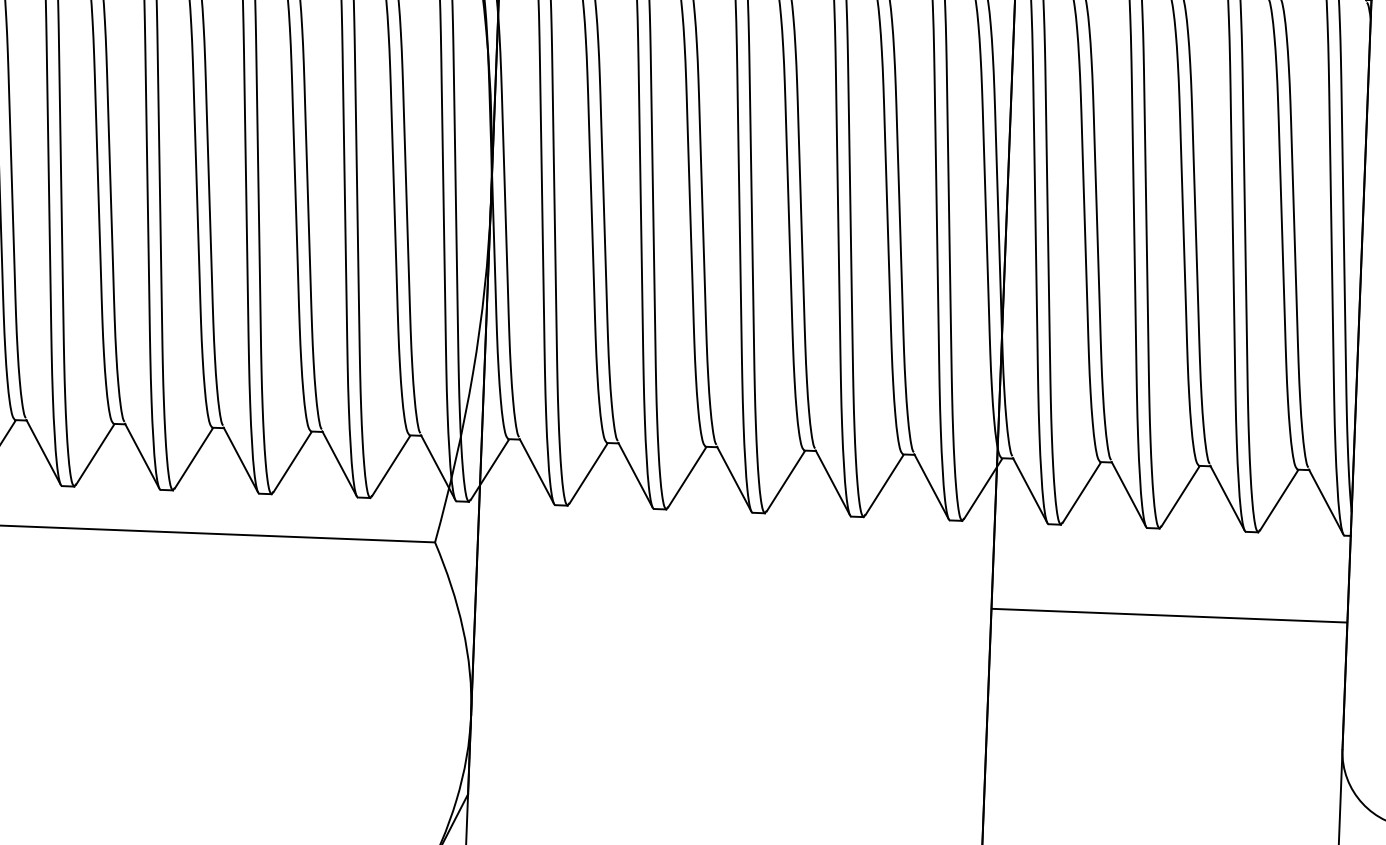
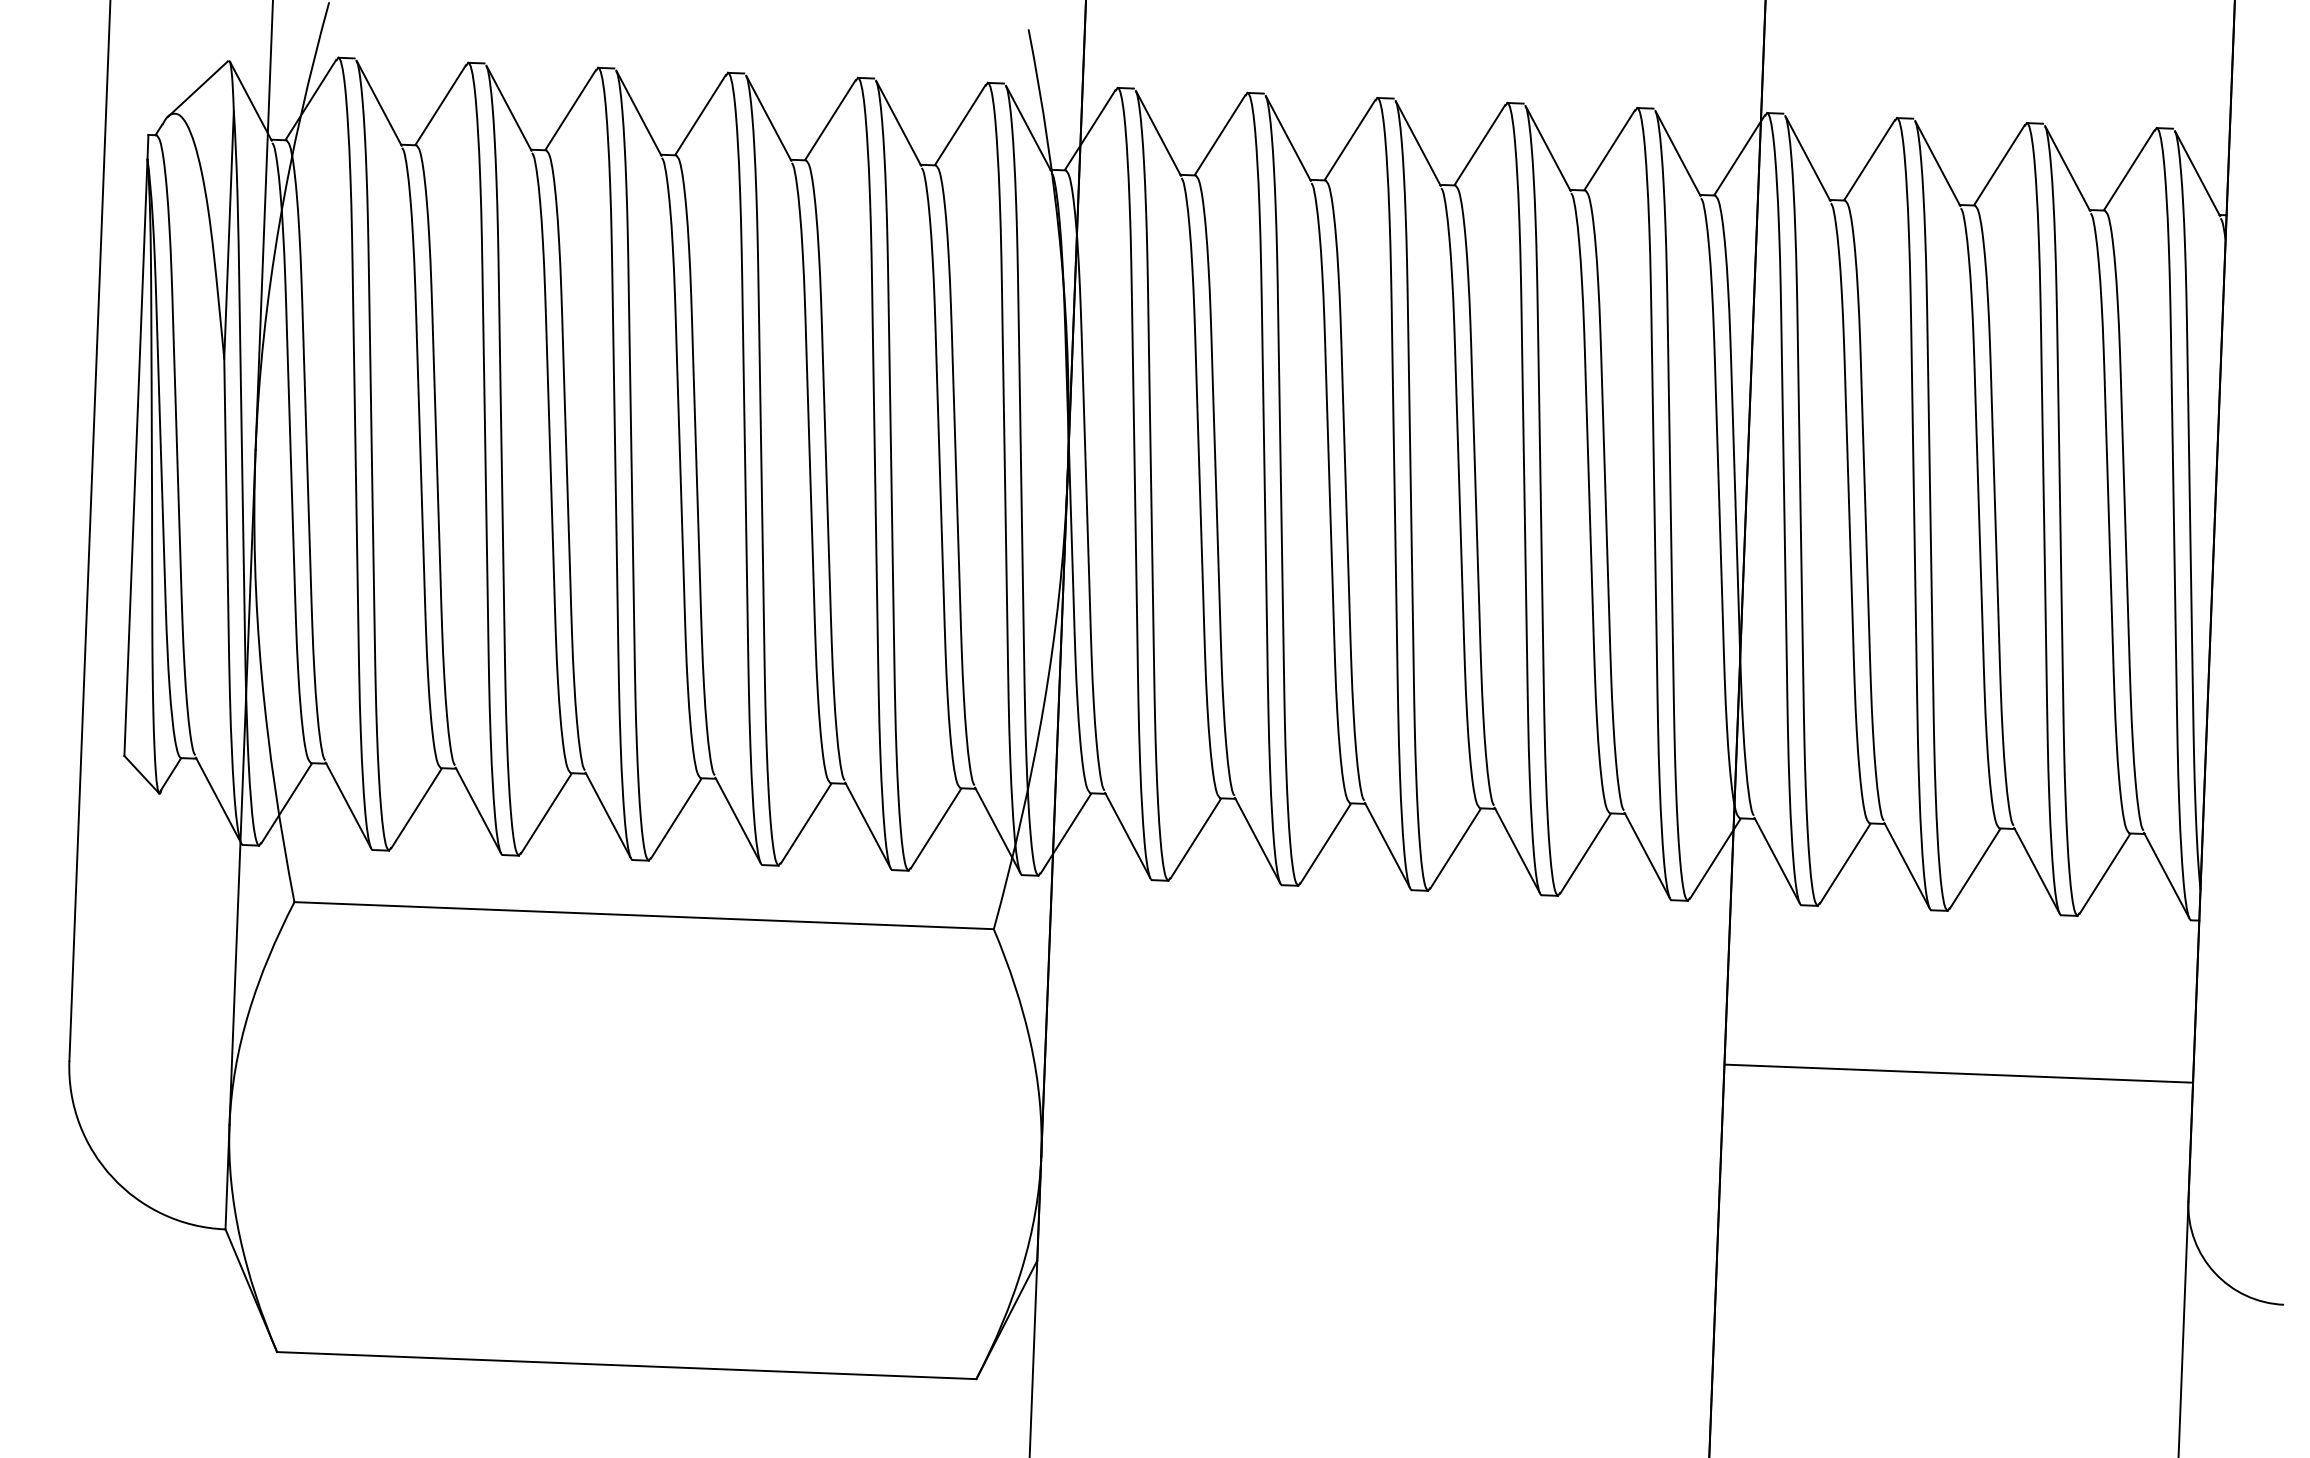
line: (1169, 615) -> (1958, 1073), moved

